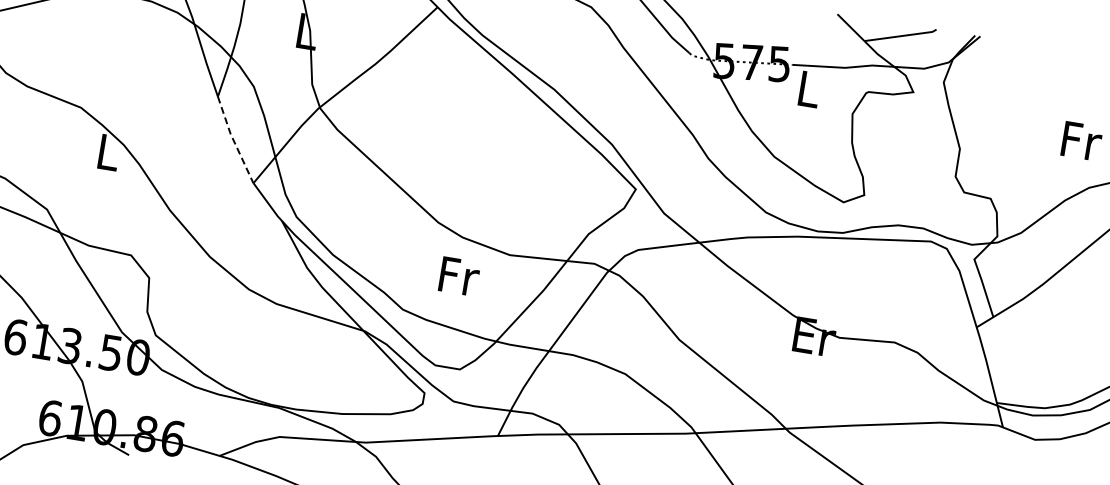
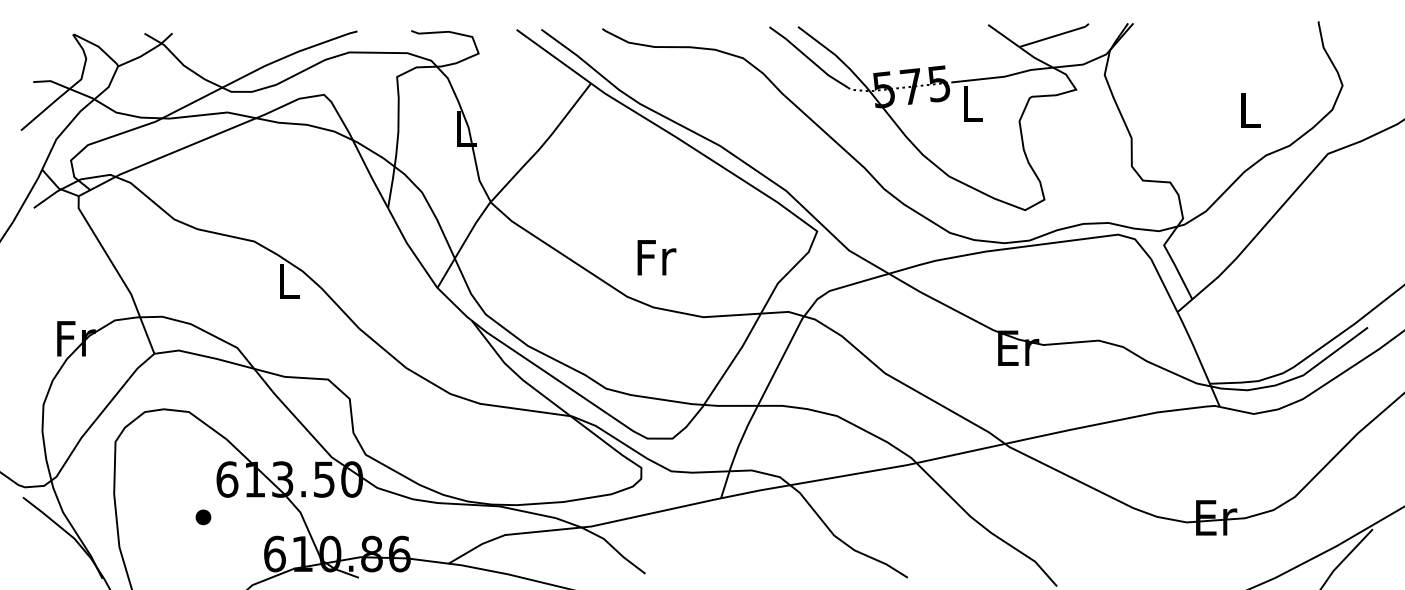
line: (234, 141) -> (411, 249), dashed -> solid
text: (1082, 141) -> (1251, 110), Fr -> L
text: (459, 276) -> (656, 257), moved

